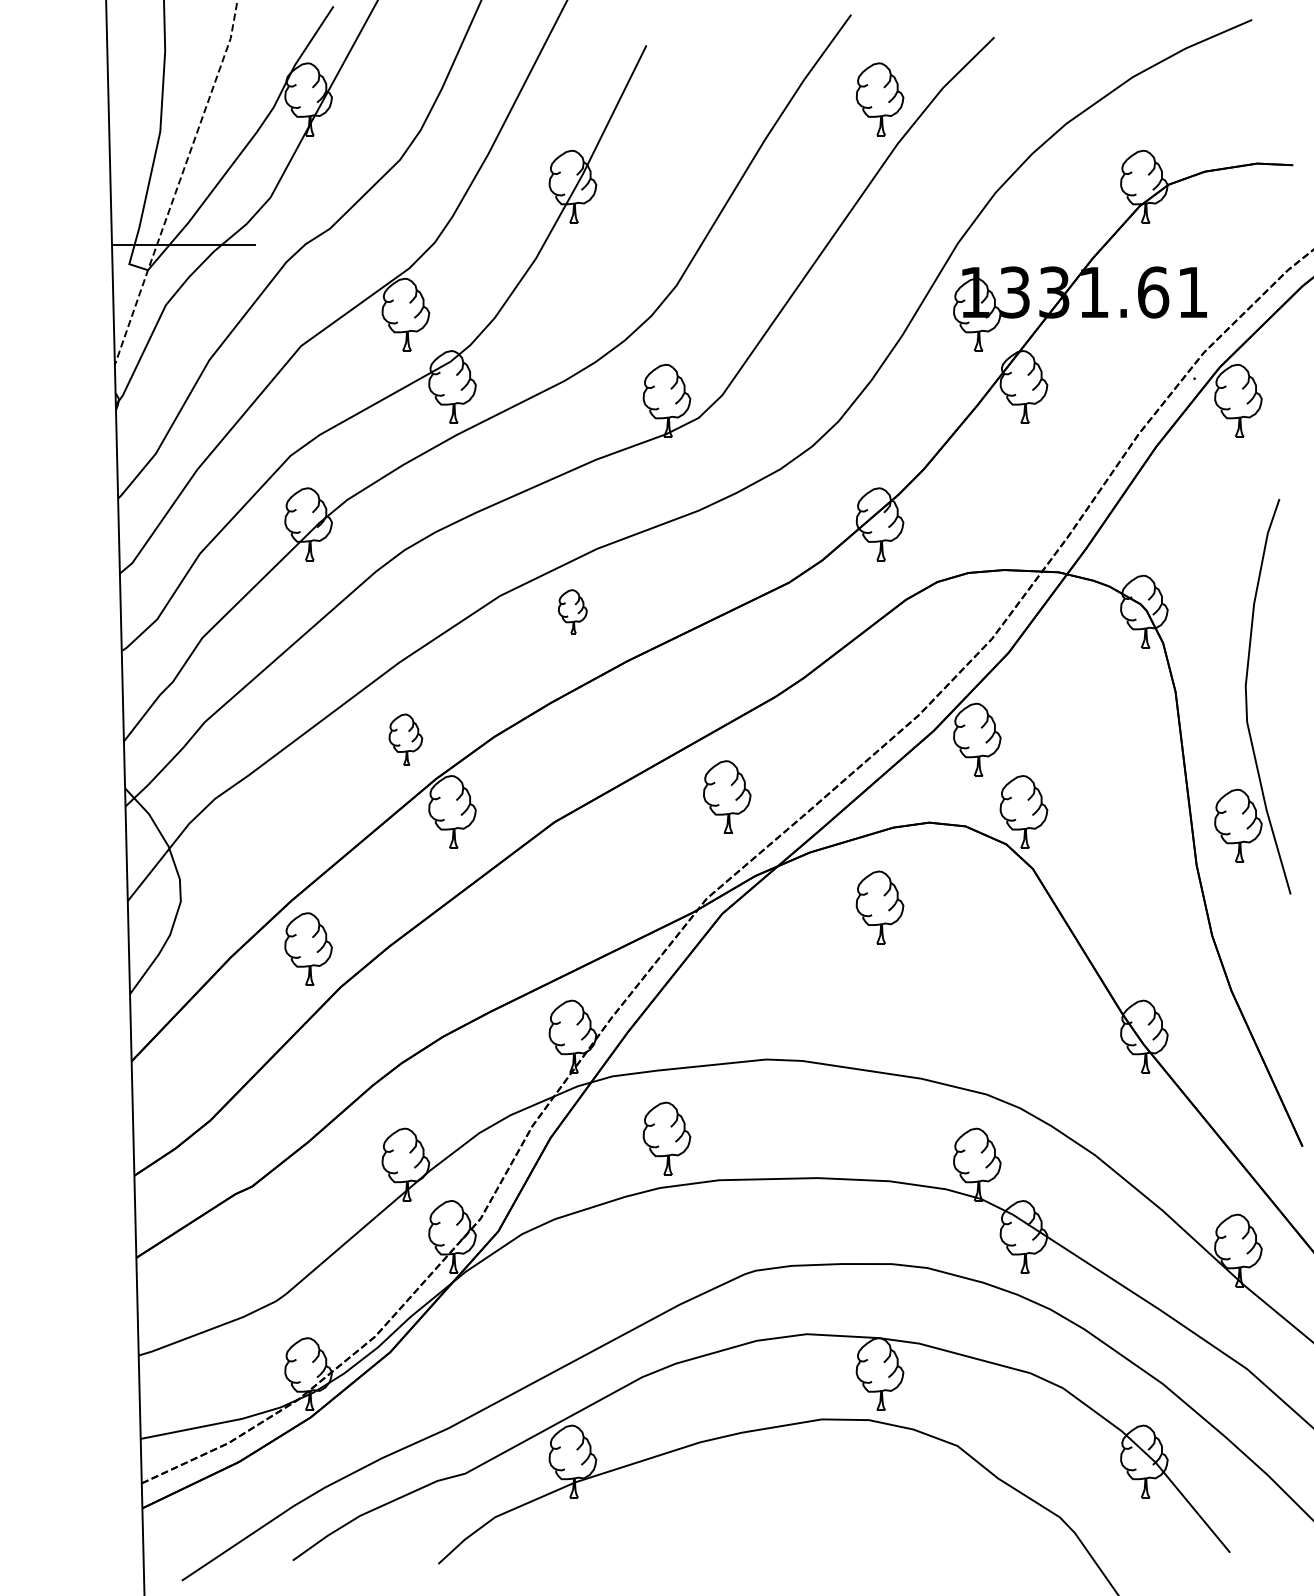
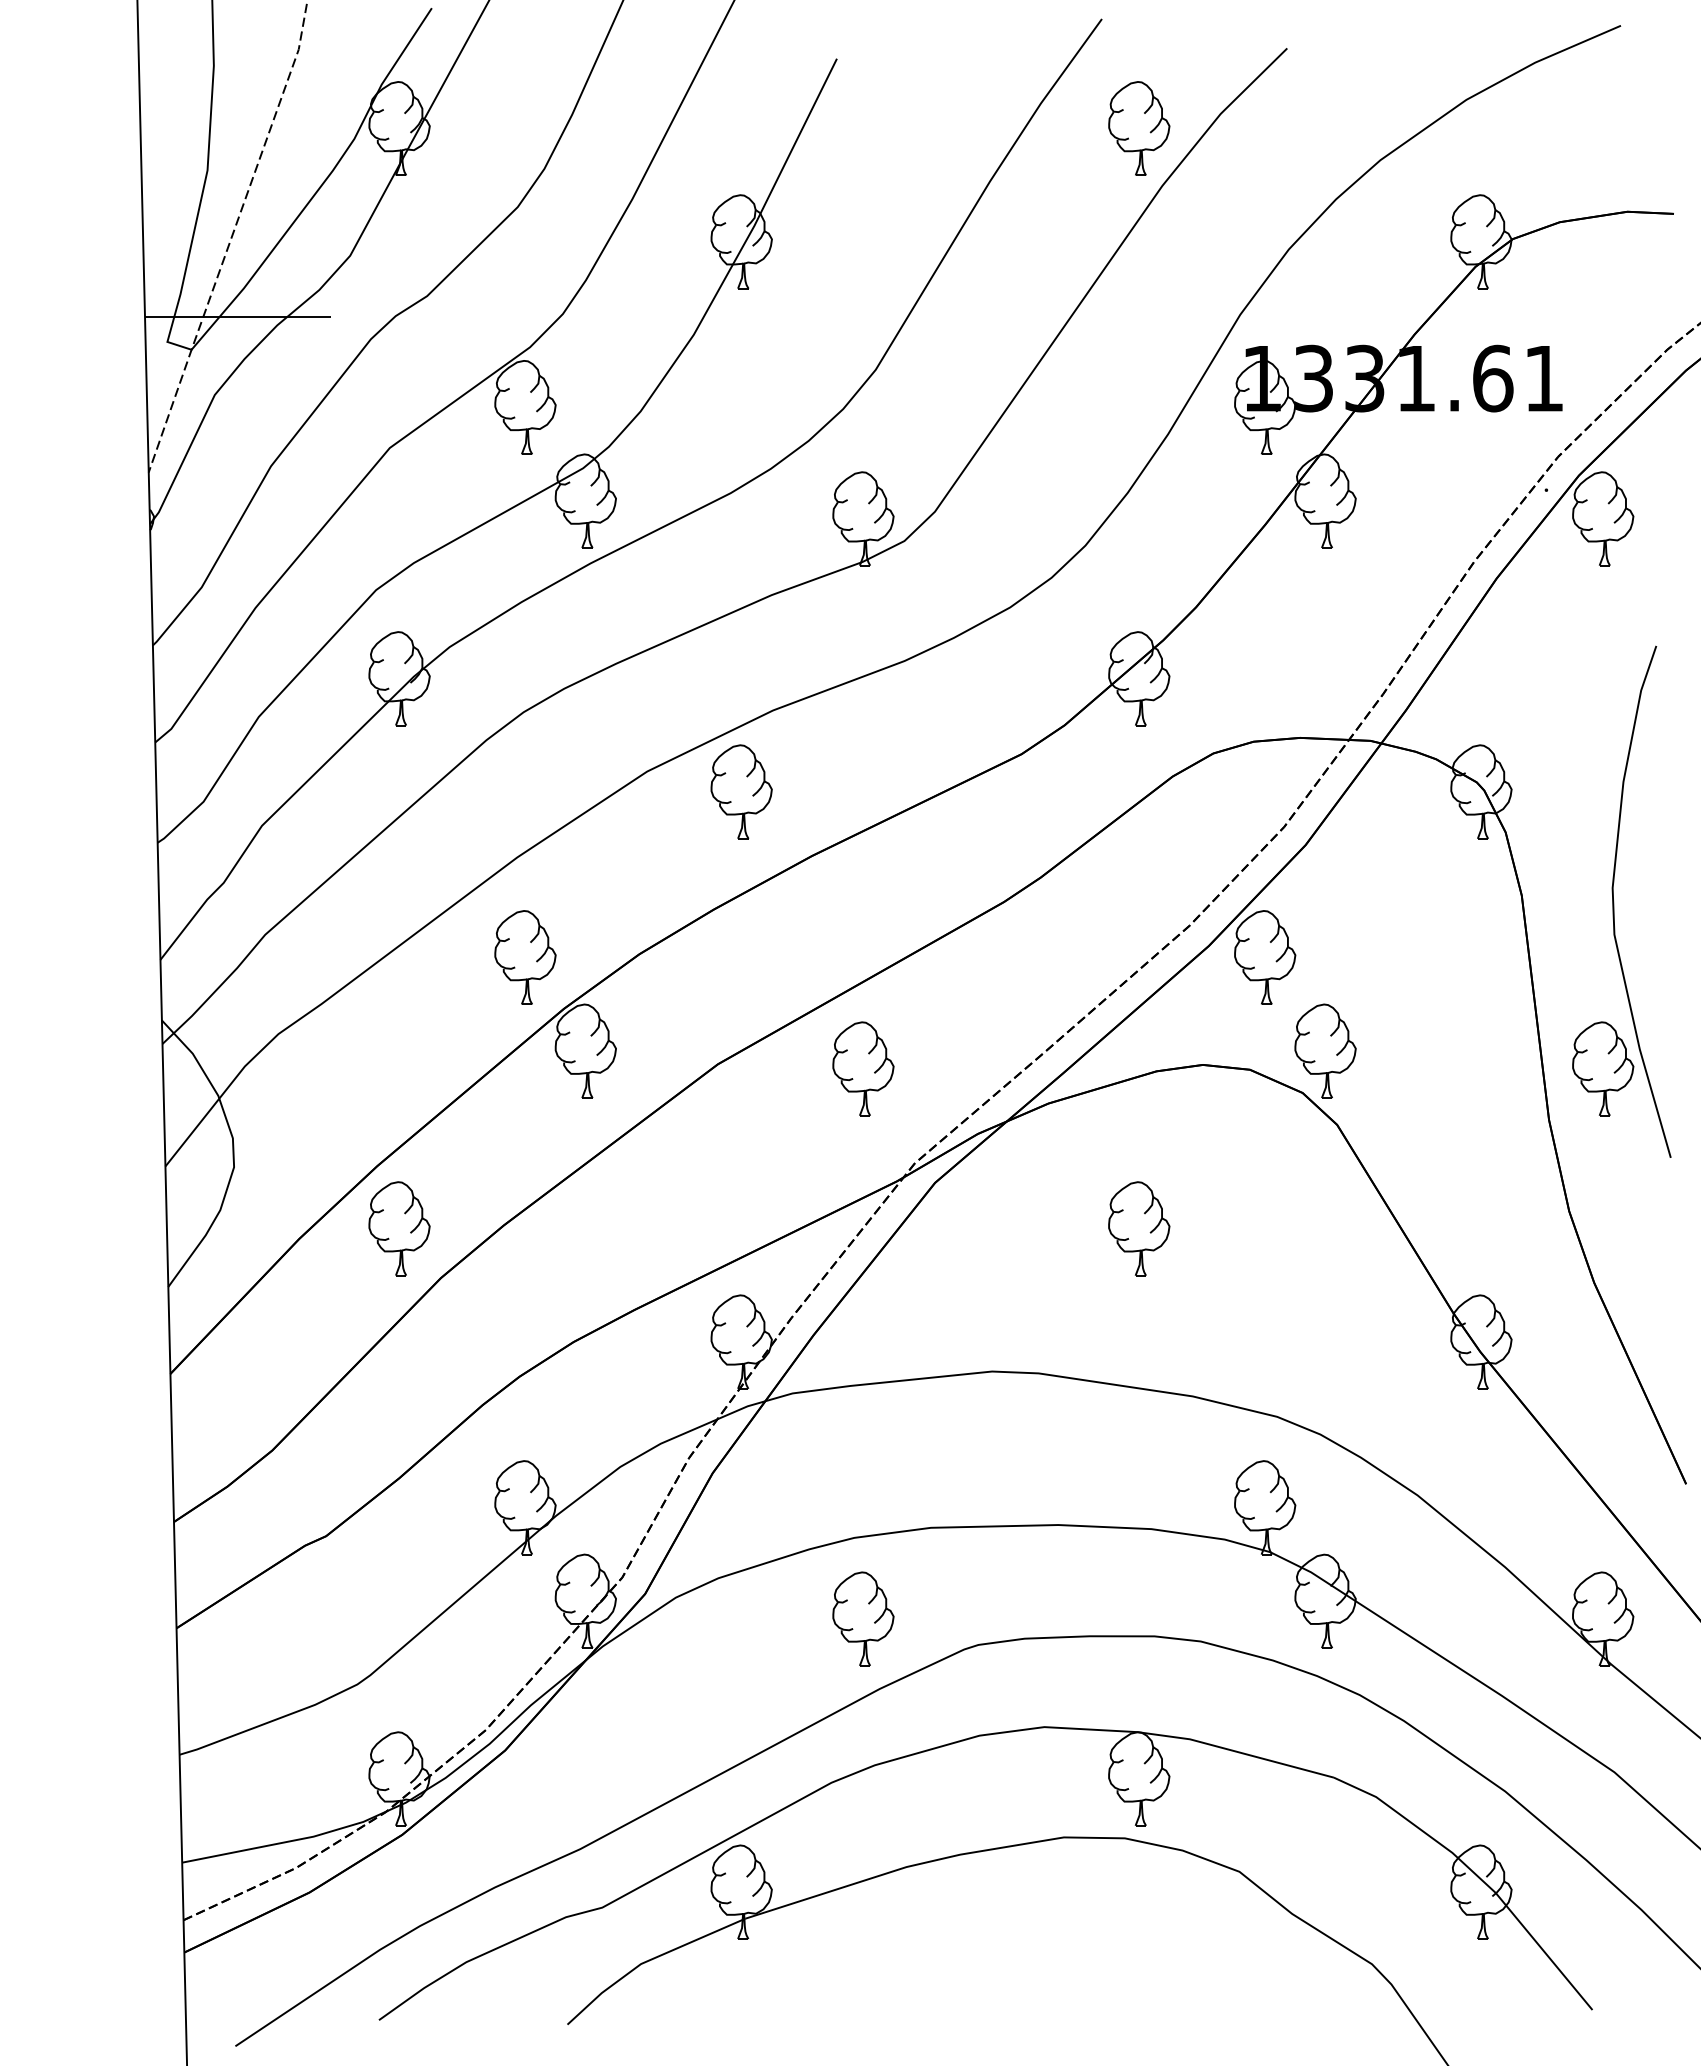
part: (572, 611) -> (741, 791), size x1.67
part: (405, 739) -> (525, 957), size x1.43
part: (727, 796) -> (863, 1068), moved
part: (880, 907) -> (1139, 1228), moved
part: (667, 1138) -> (863, 1618), moved

